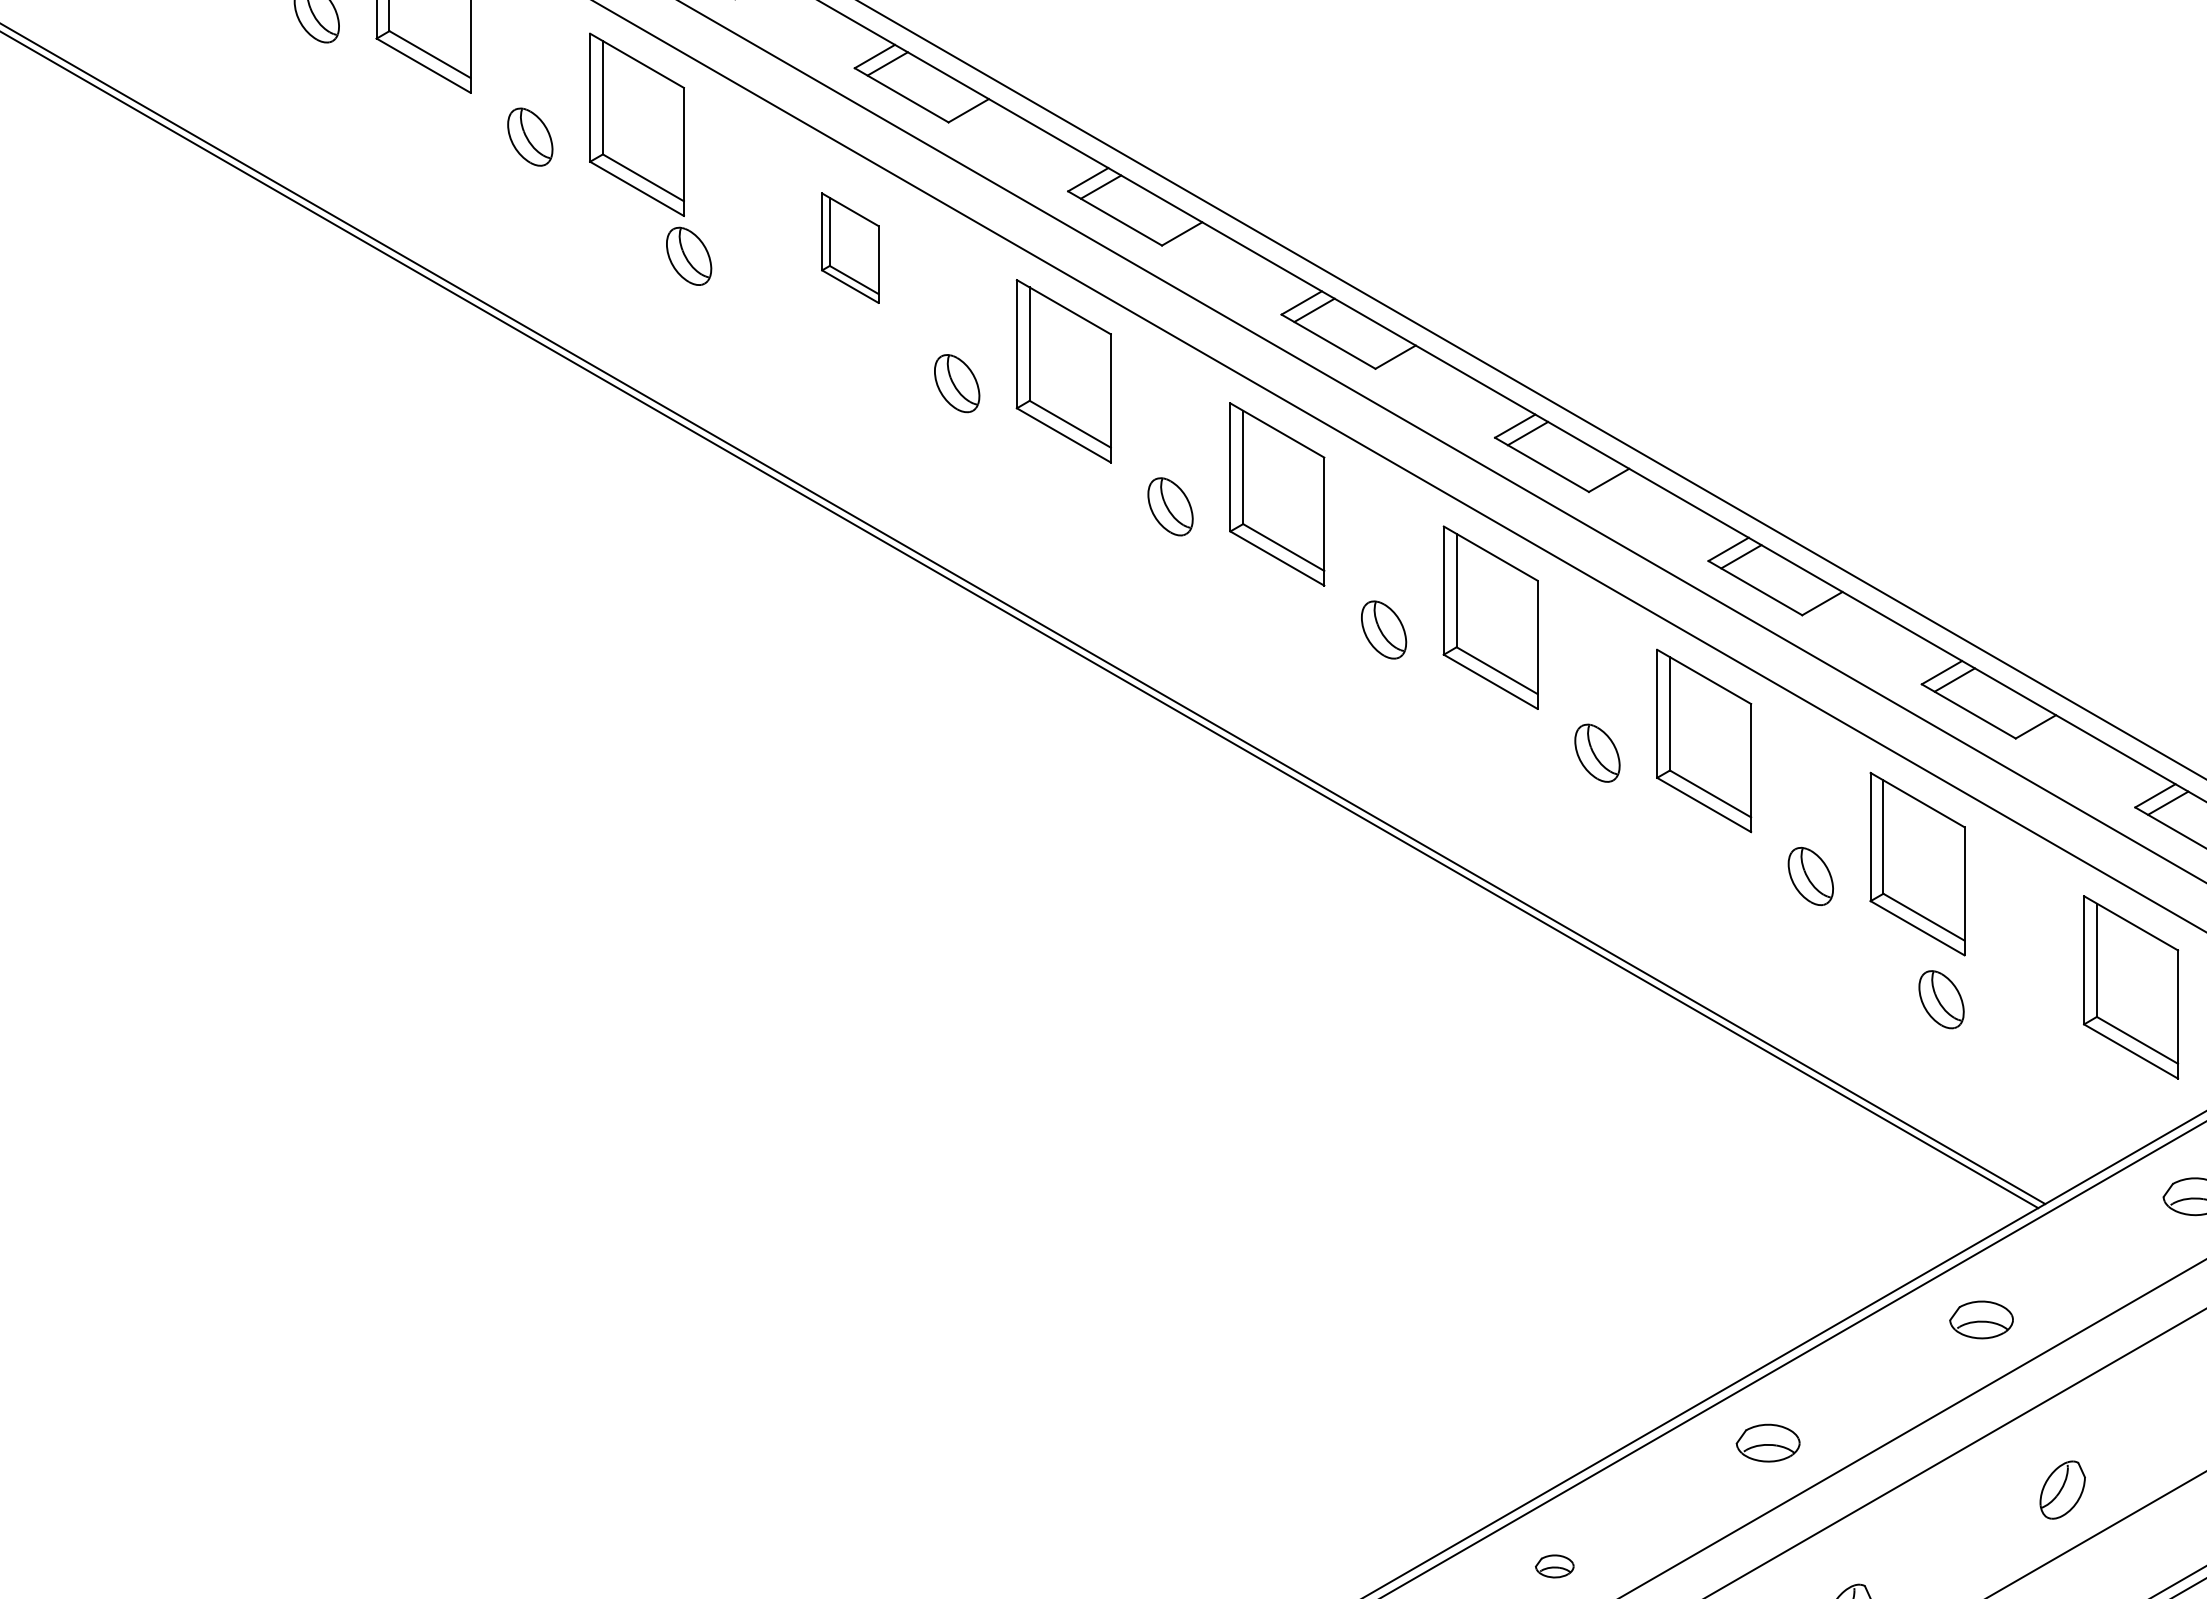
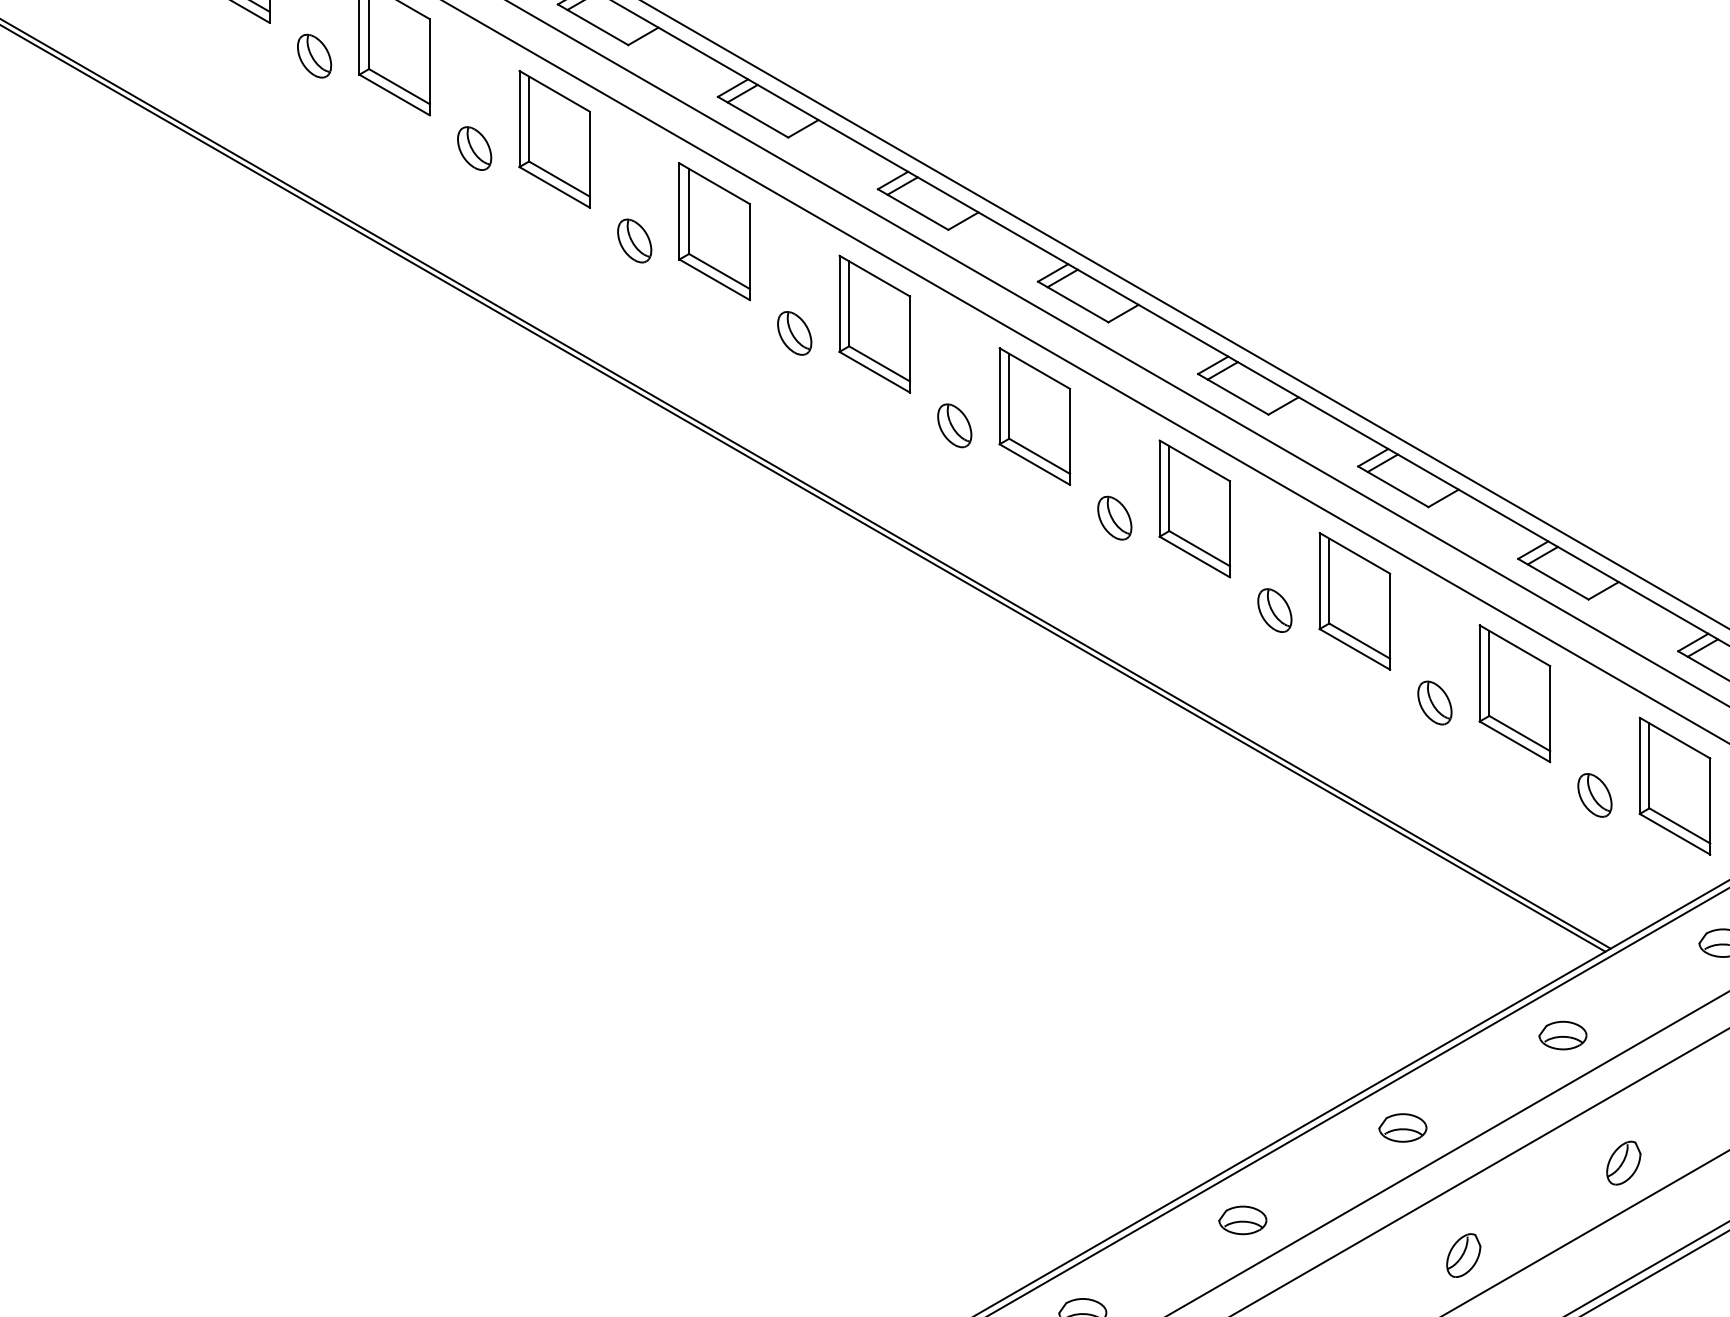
part: (850, 247) -> (714, 231), size x1.67
part: (688, 255) -> (634, 240), moved
part: (1940, 999) -> (1594, 795), moved
part: (1554, 1566) -> (1242, 1220), size x1.67

